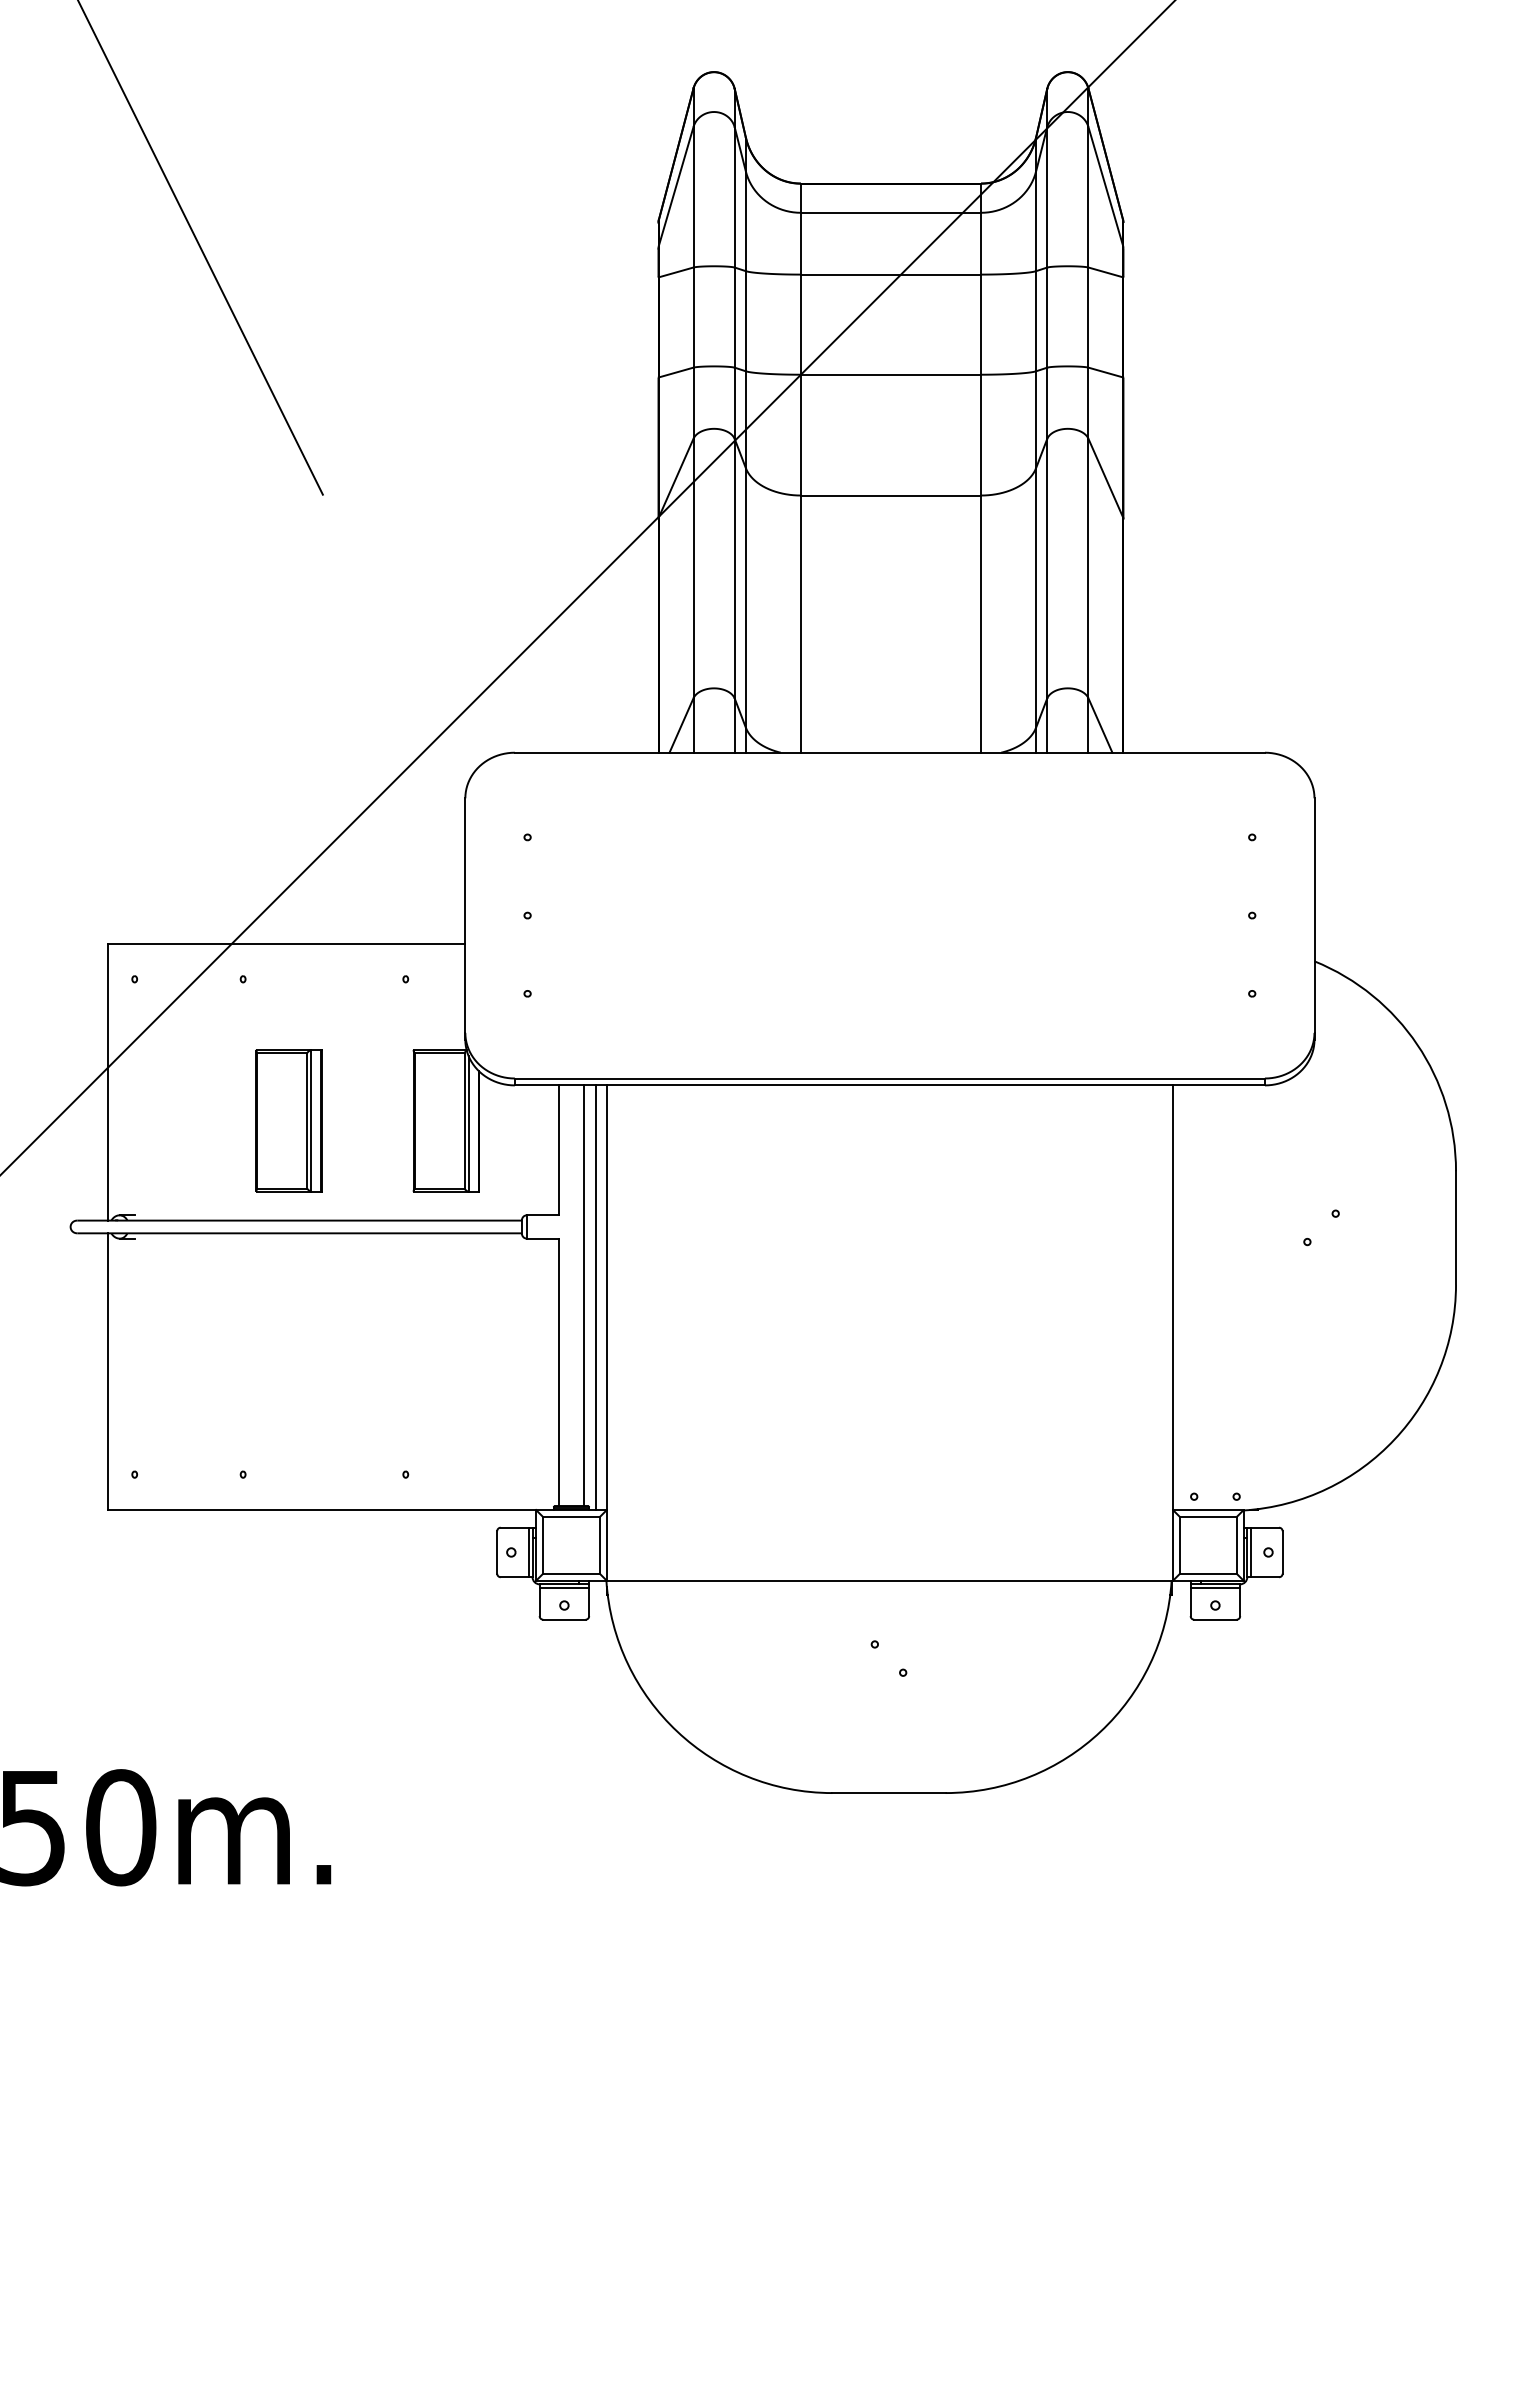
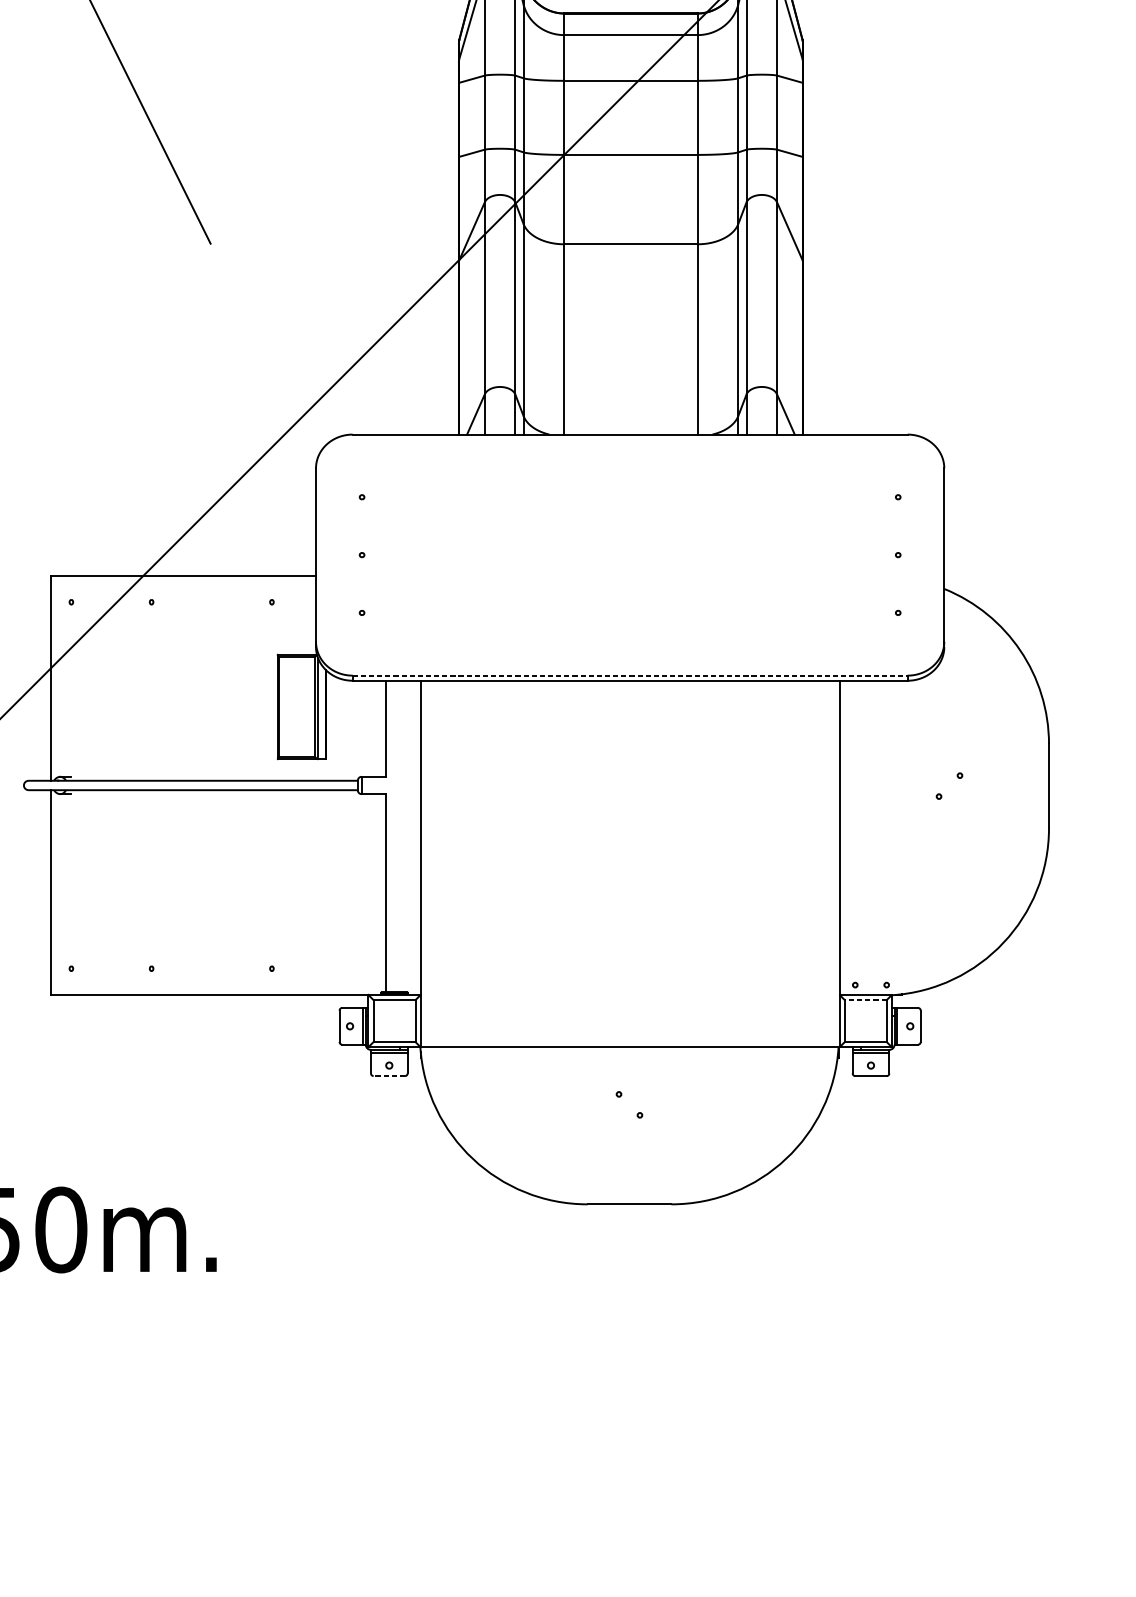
line: (890, 1078) -> (630, 675), solid -> dashed
part: (288, 1120) -> (185, 706), removed
line: (583, 1295) -> (403, 836), removed
line: (595, 1297) -> (412, 837), removed
line: (1207, 1517) -> (865, 1000), solid -> dashed
line: (563, 1619) -> (388, 1075), solid -> dashed

